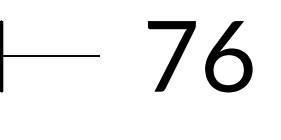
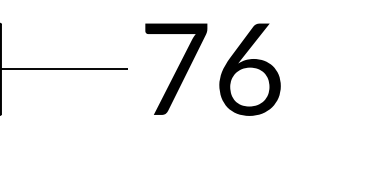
text: (199, 56) -> (212, 69), moved

